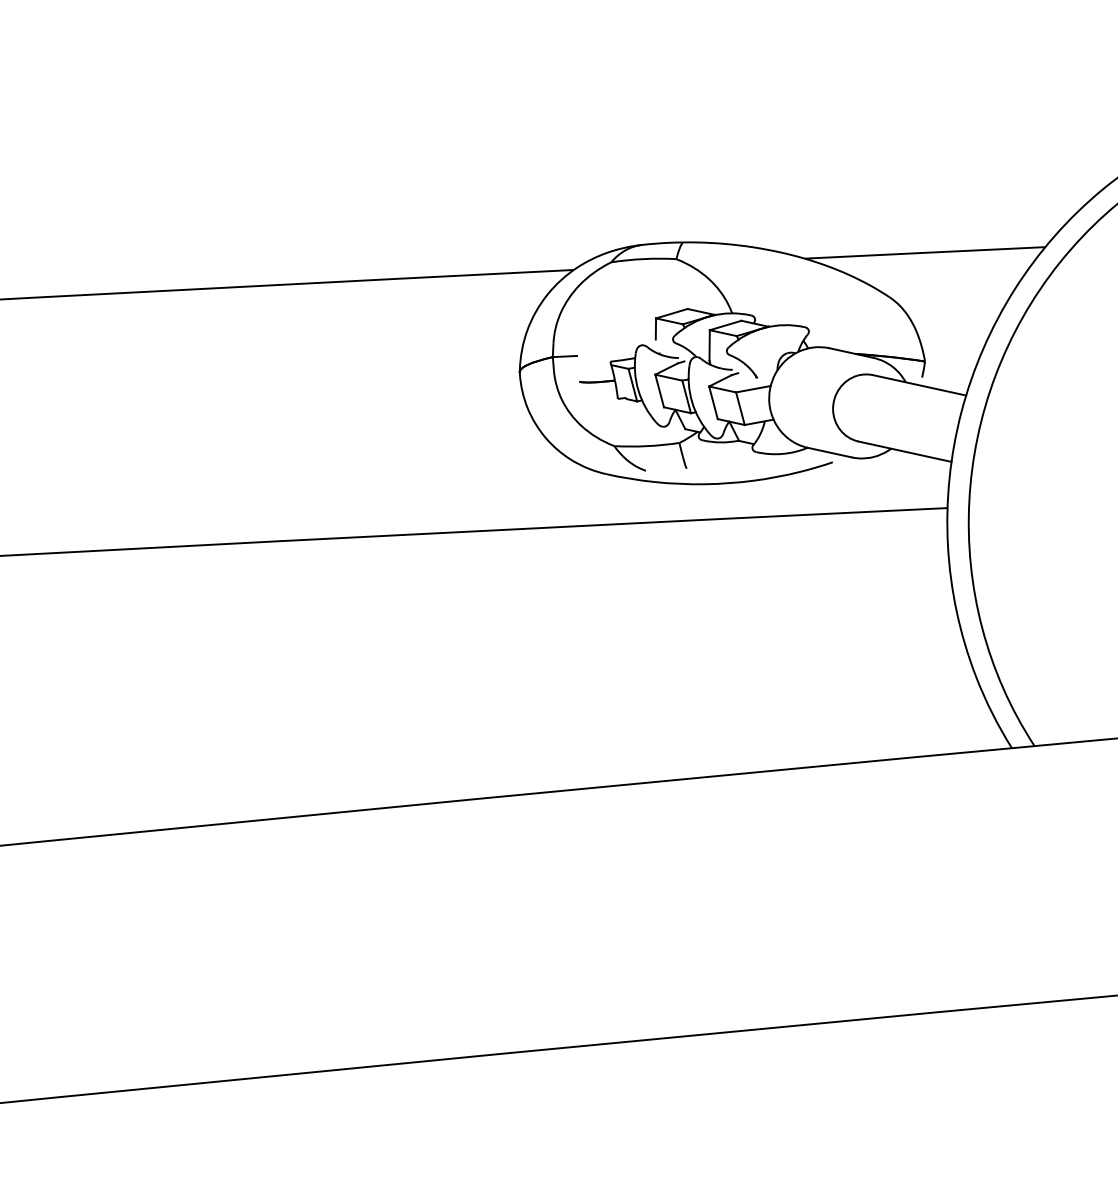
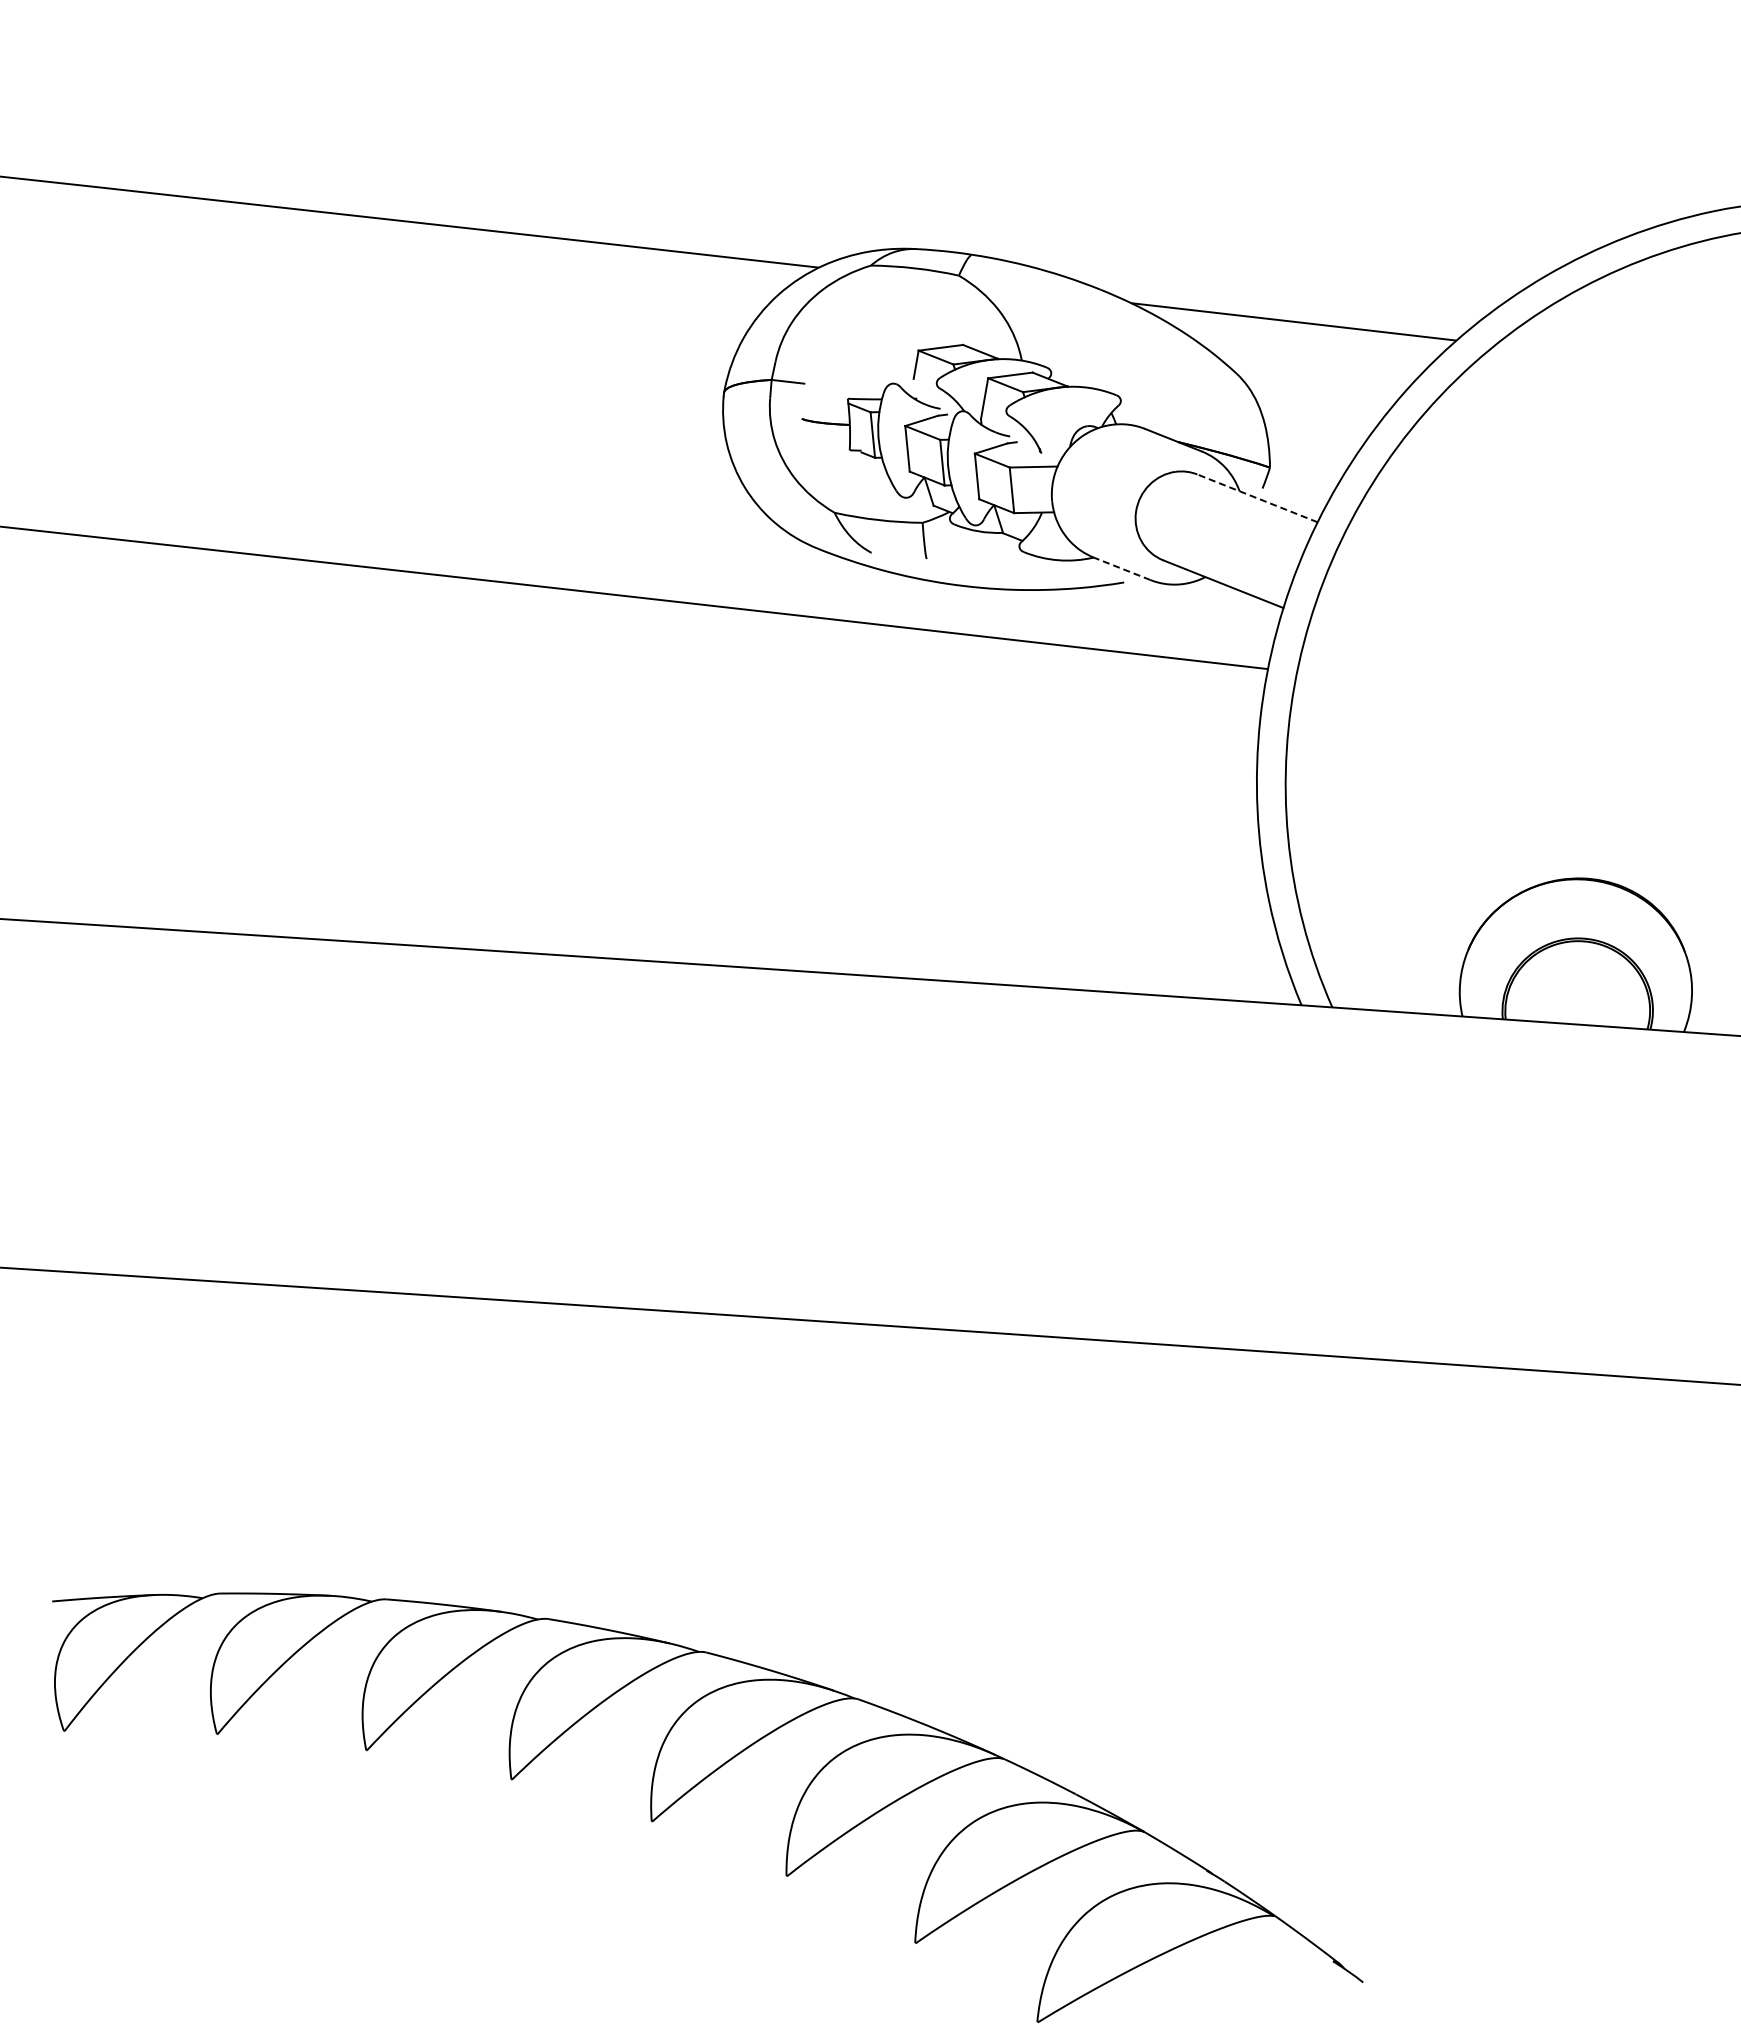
line: (919, 385) -> (1257, 498), solid -> dashed
line: (829, 452) -> (1121, 568), solid -> dashed

